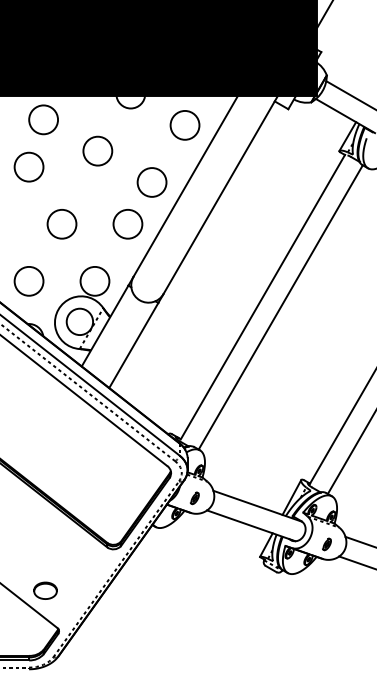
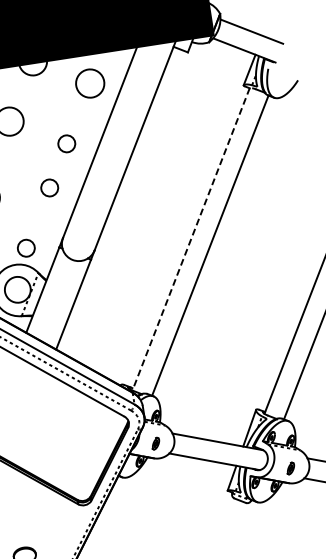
circle: (151, 182) -> (66, 143), size x0.6
circle: (127, 223) -> (49, 187), size x0.6
circle: (94, 280) -> (25, 247), size x0.6
line: (262, 297) -> (191, 238), solid -> dashed

